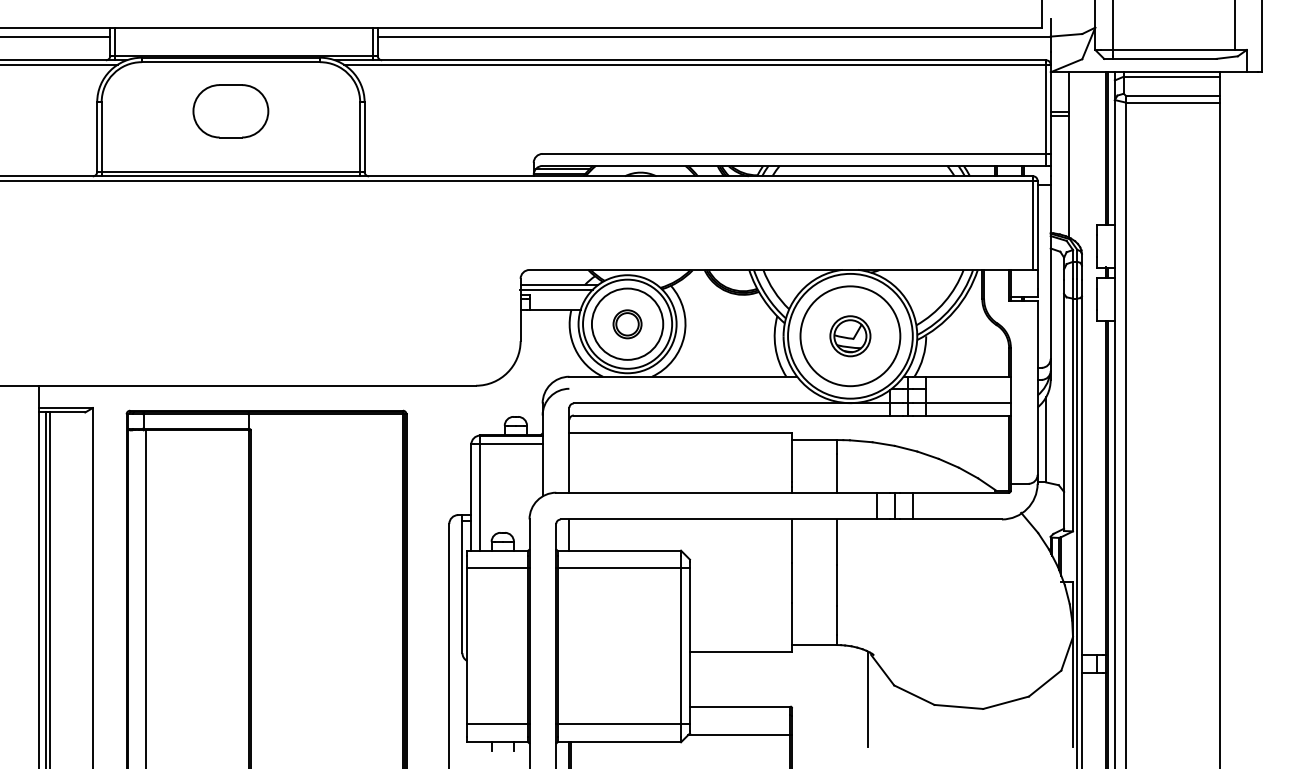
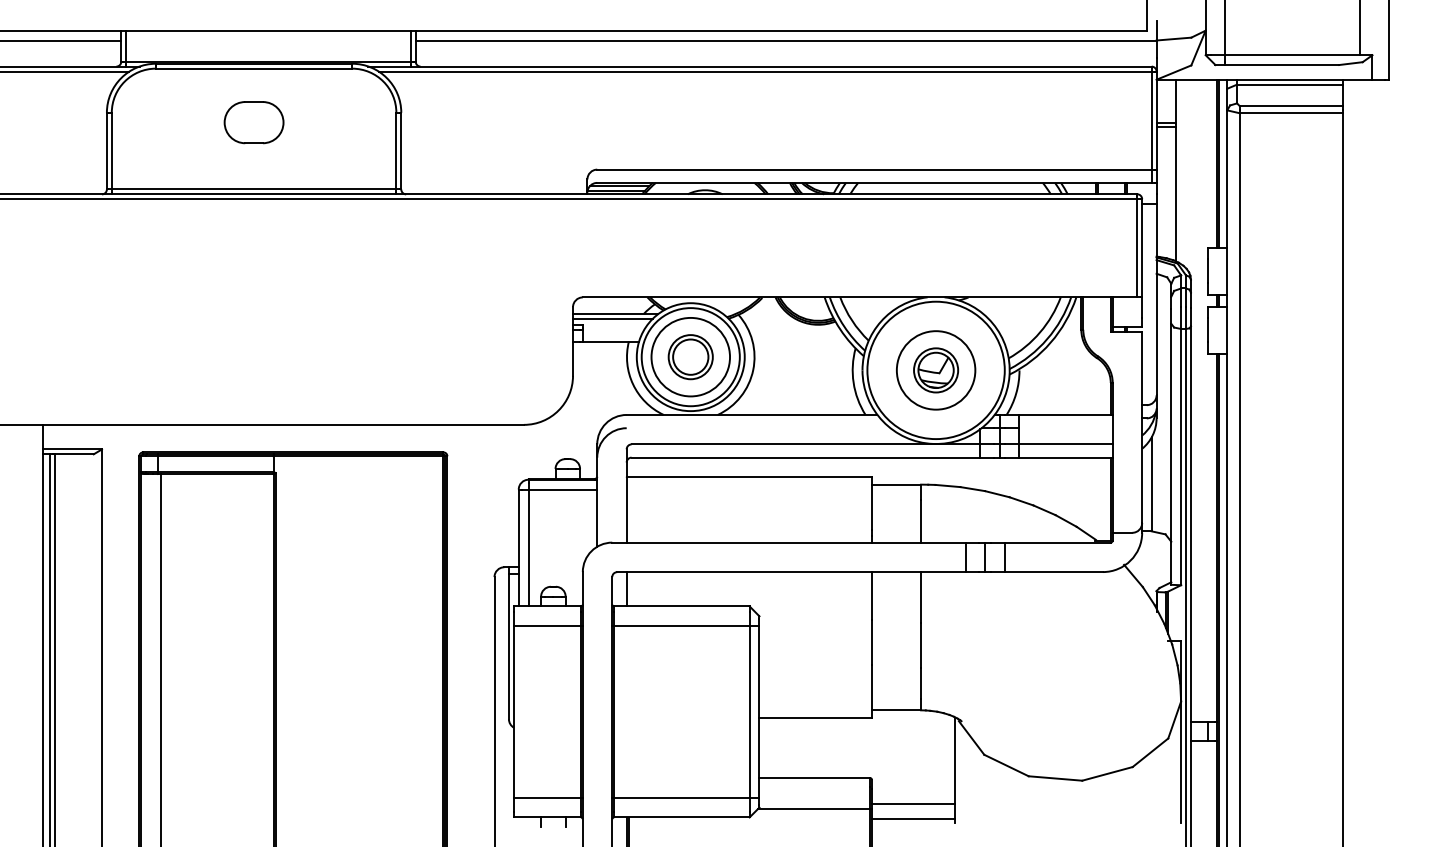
part: (230, 110) -> (253, 121), size x0.71
part: (627, 324) -> (690, 357), size x1.43
circle: (850, 335) -> (936, 369), size x0.71
line: (829, 730) -> (913, 804), added
line: (829, 743) -> (913, 818), added

